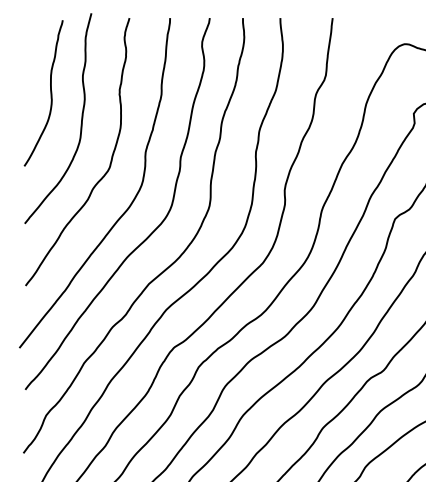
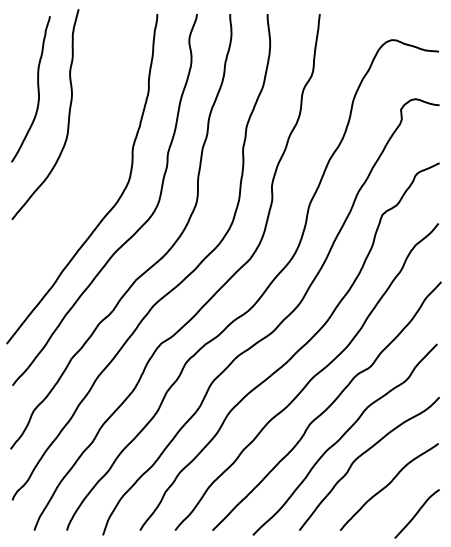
curve: (110, 160) -> (97, 156), removed

